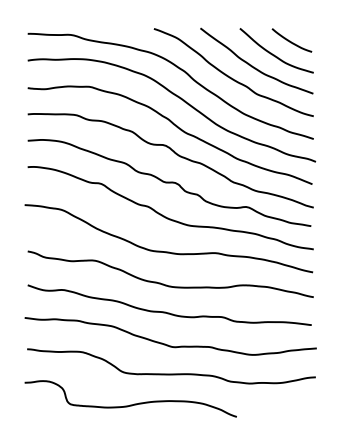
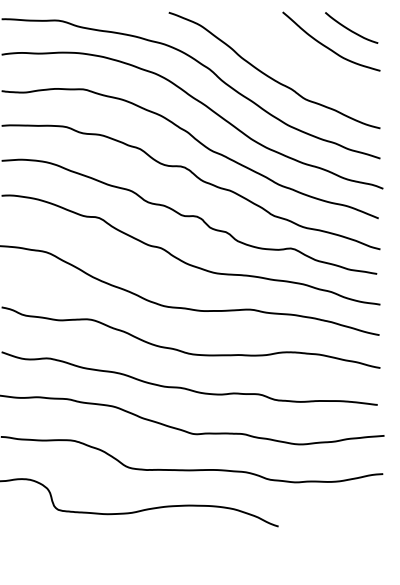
curve: (254, 66) -> (301, 62), removed

